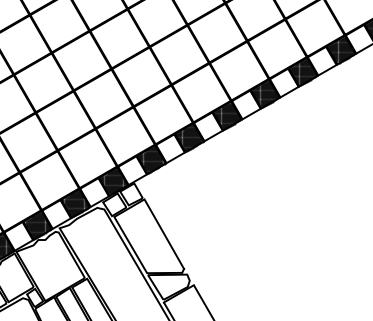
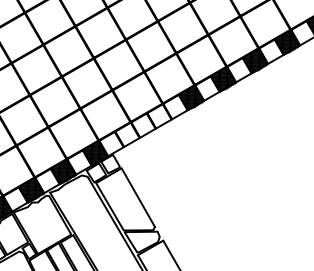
hatch: (189, 137) -> (159, 116), removed
hatch: (151, 159) -> (127, 134), removed

